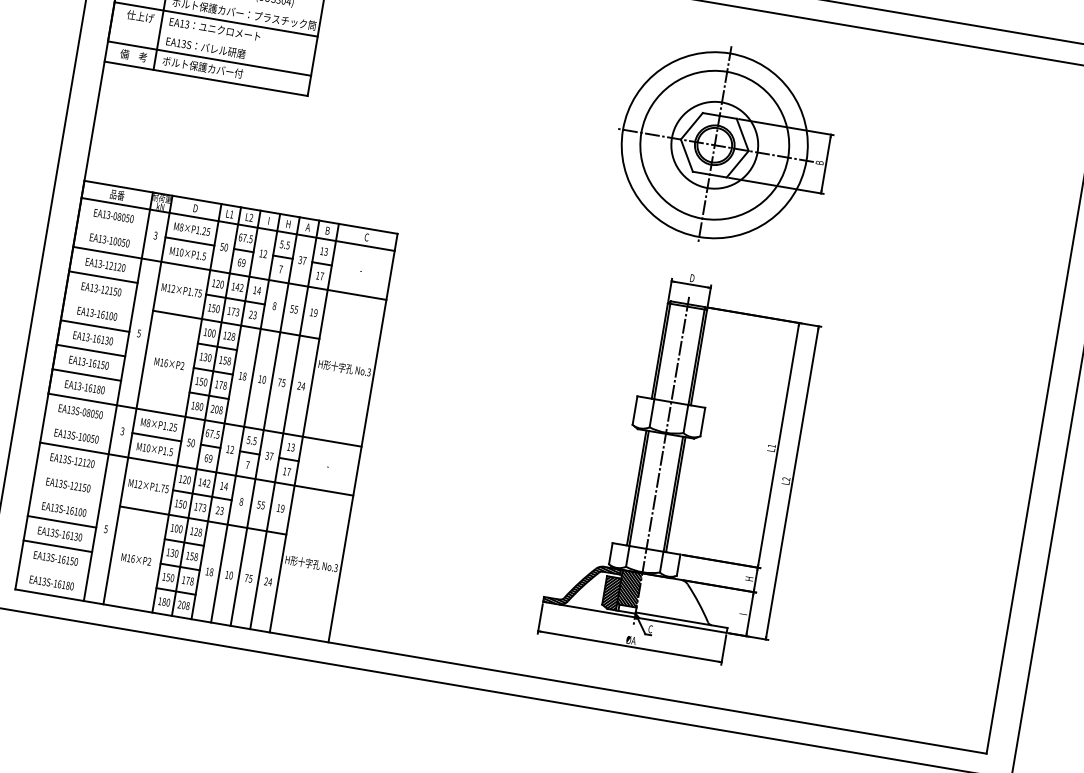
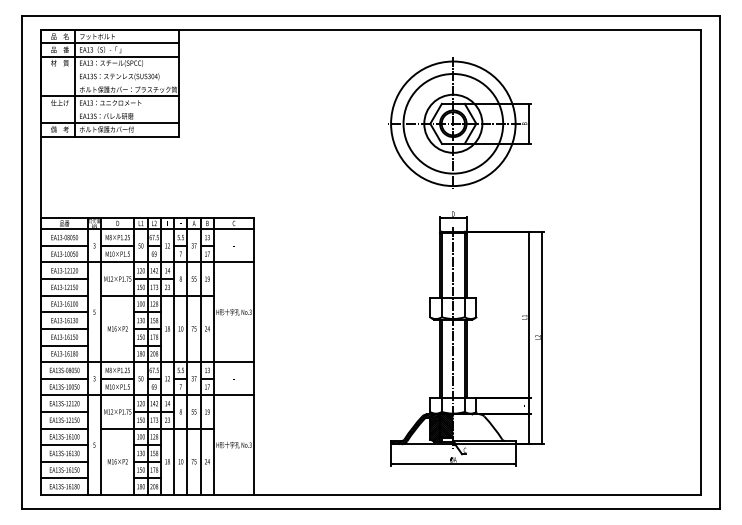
line: (111, 227) -> (64, 245), added
line: (99, 301) -> (64, 295), added
line: (78, 423) -> (64, 378), added
line: (70, 472) -> (64, 411), added
line: (66, 497) -> (64, 428), added
line: (53, 570) -> (64, 478), added

